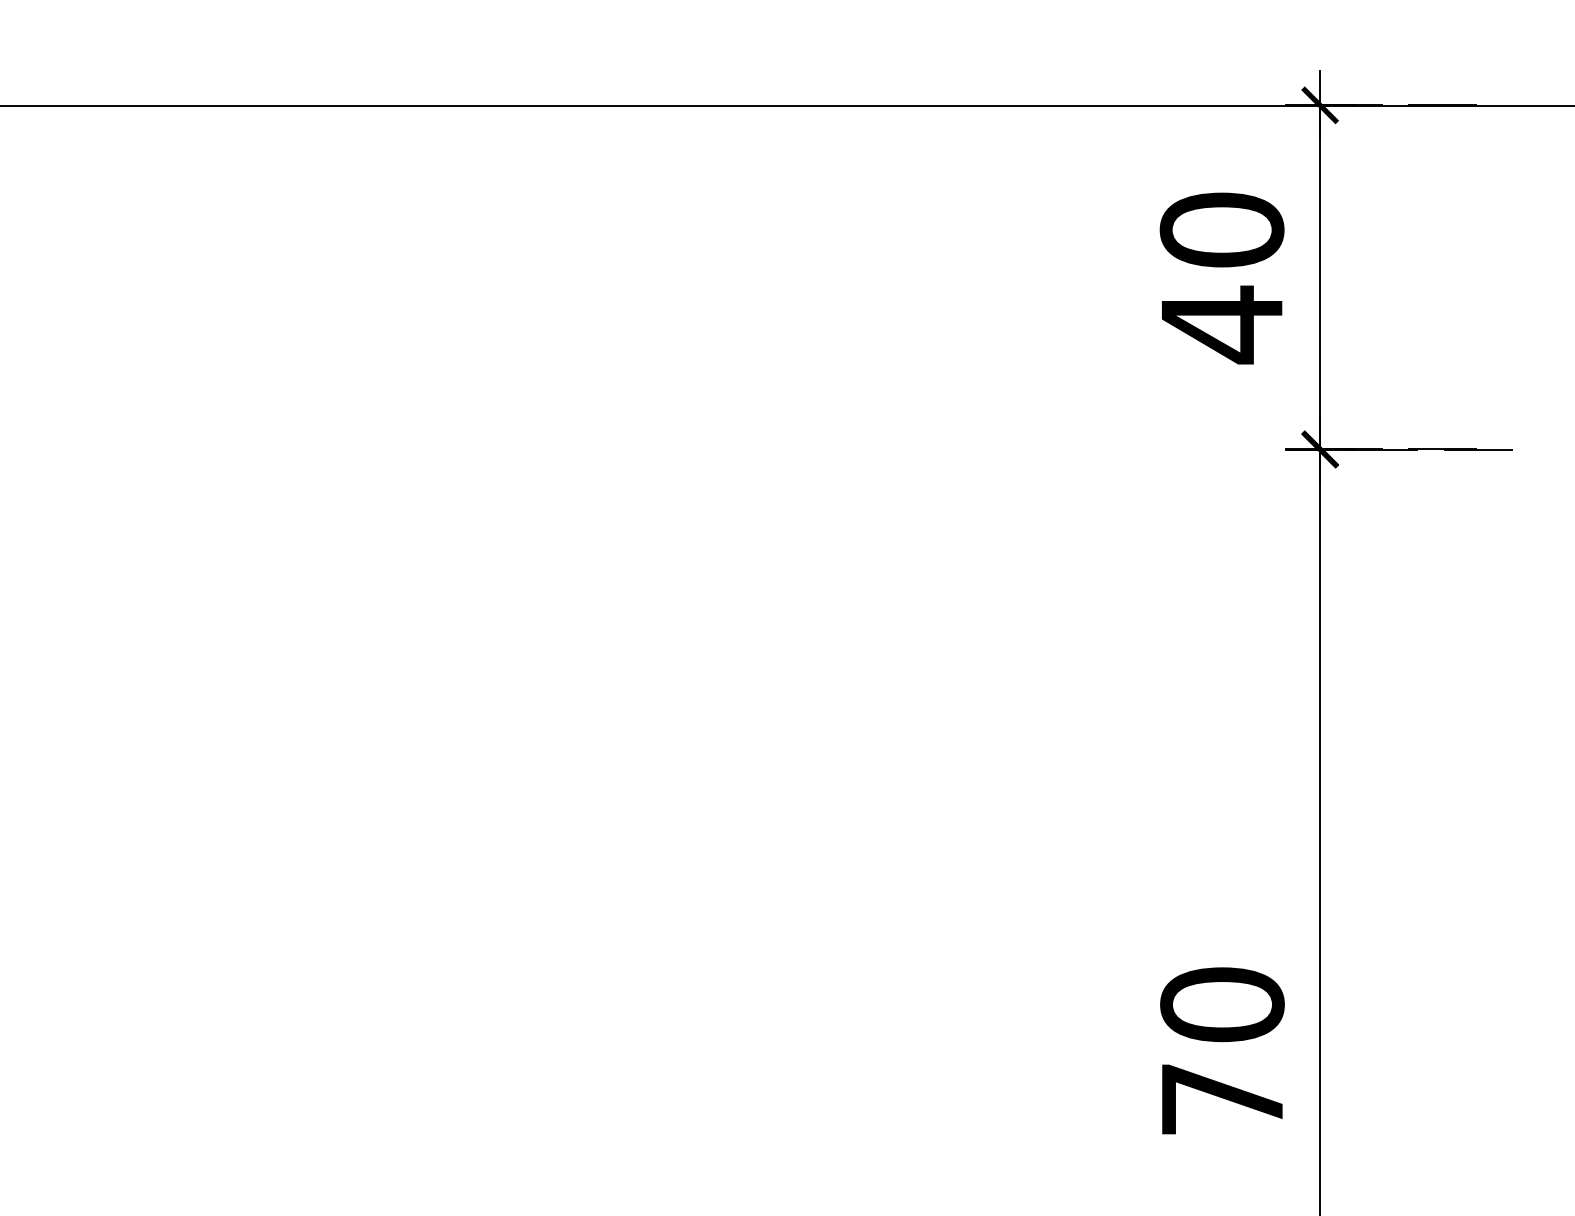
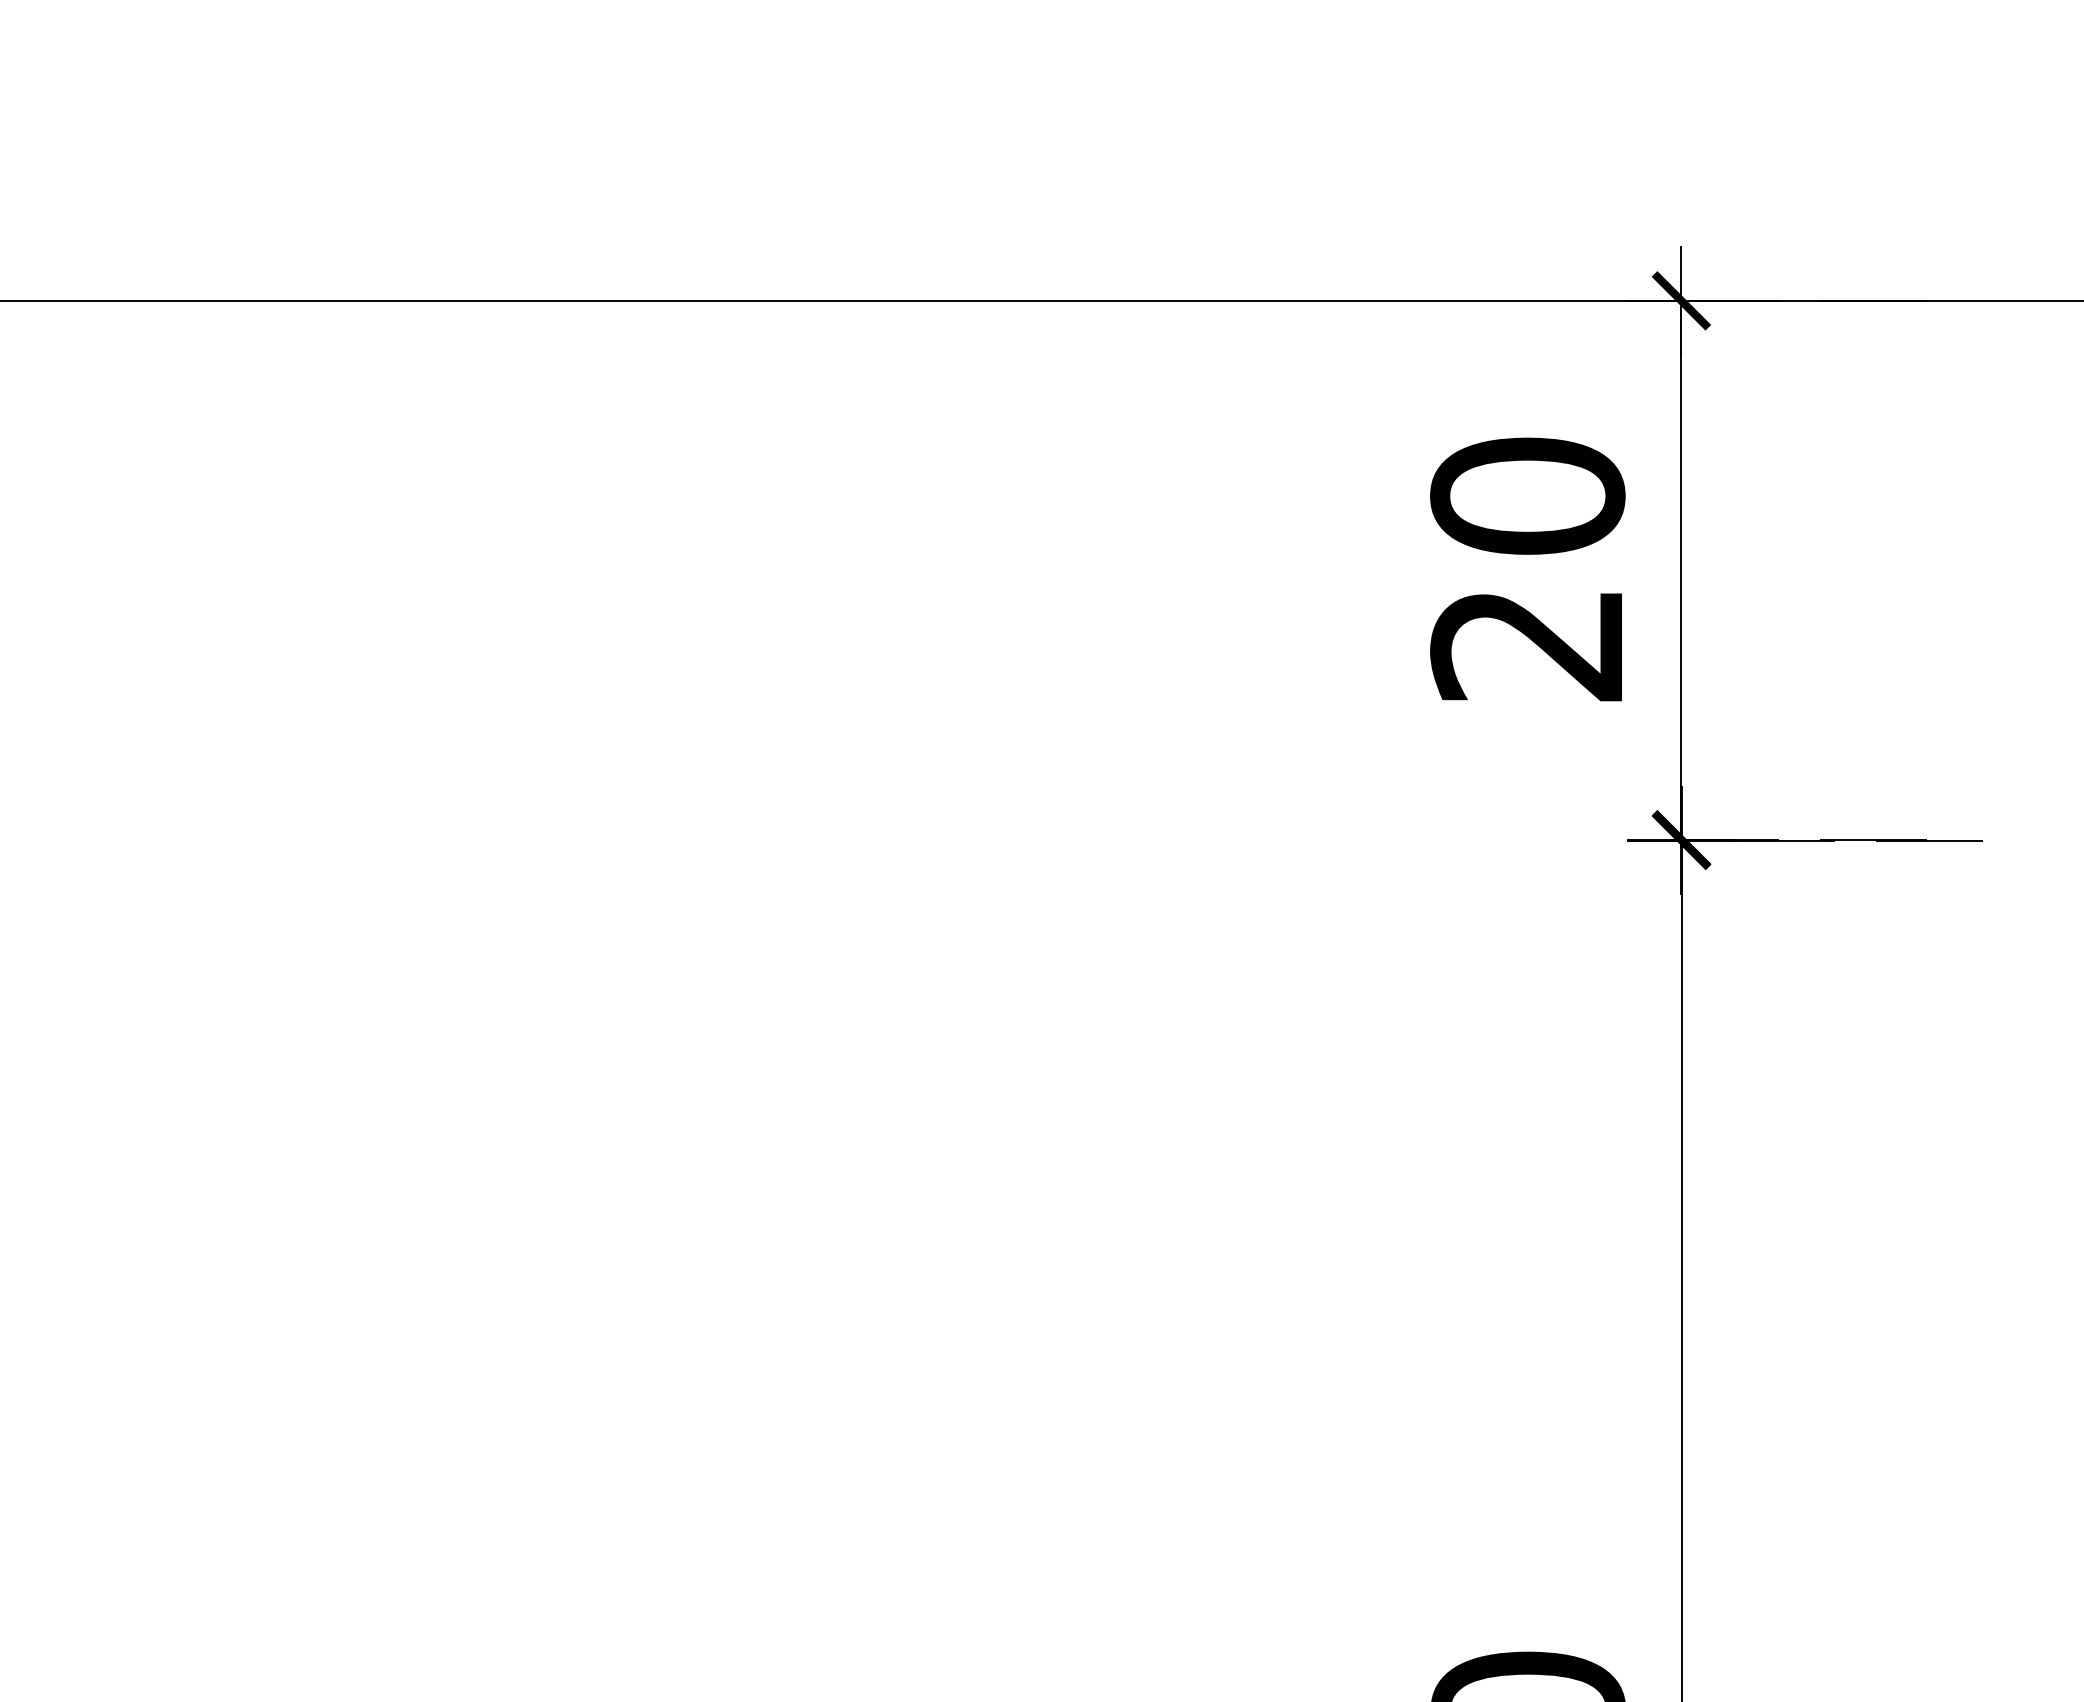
text: (1220, 324) -> (1525, 644), 40 -> 20

